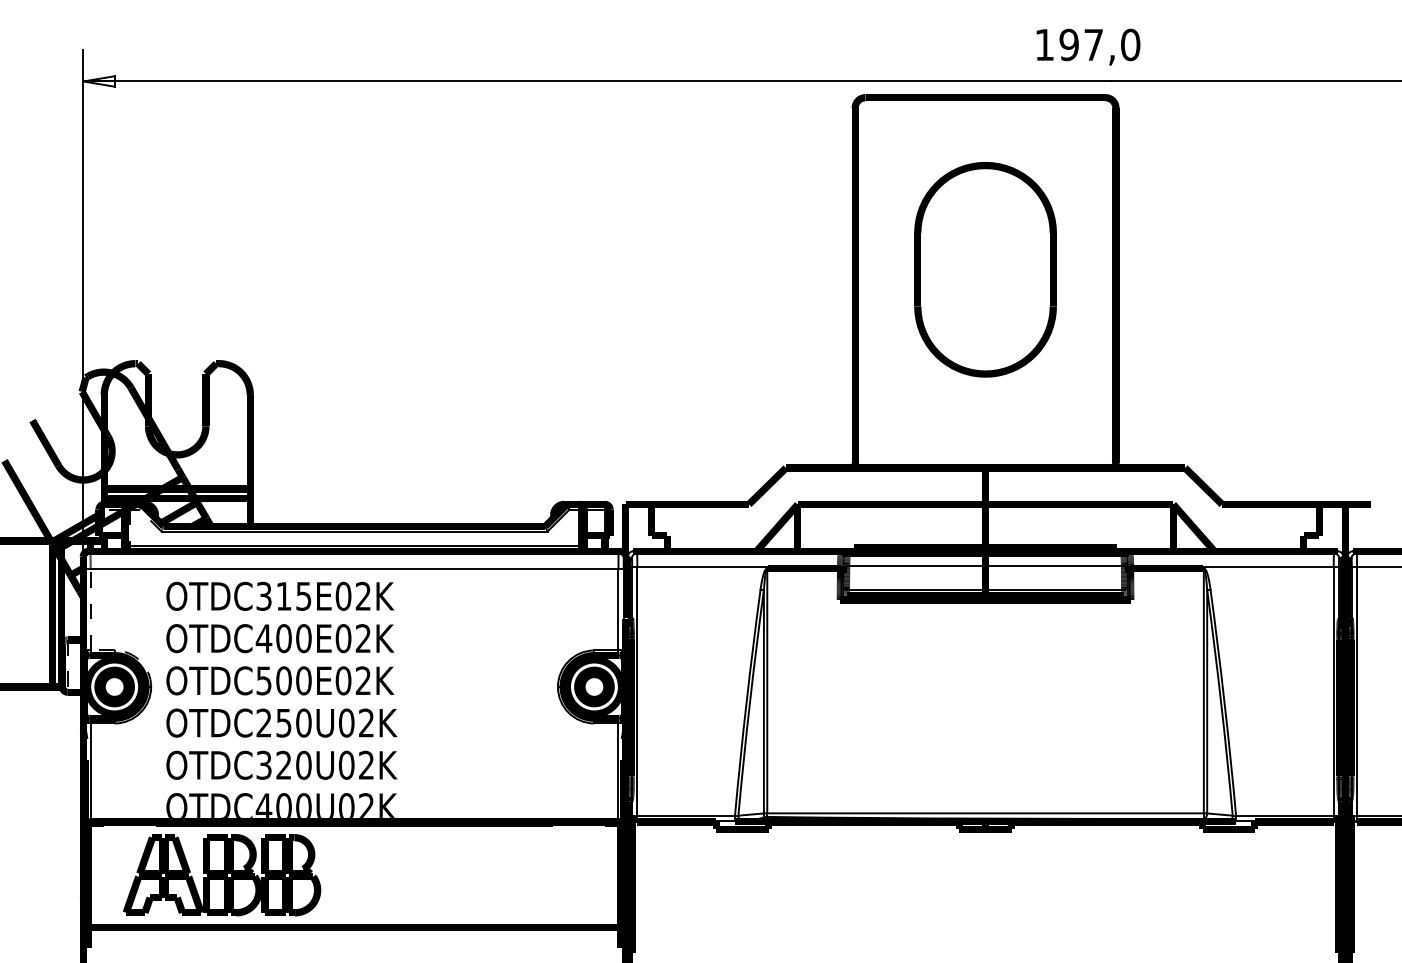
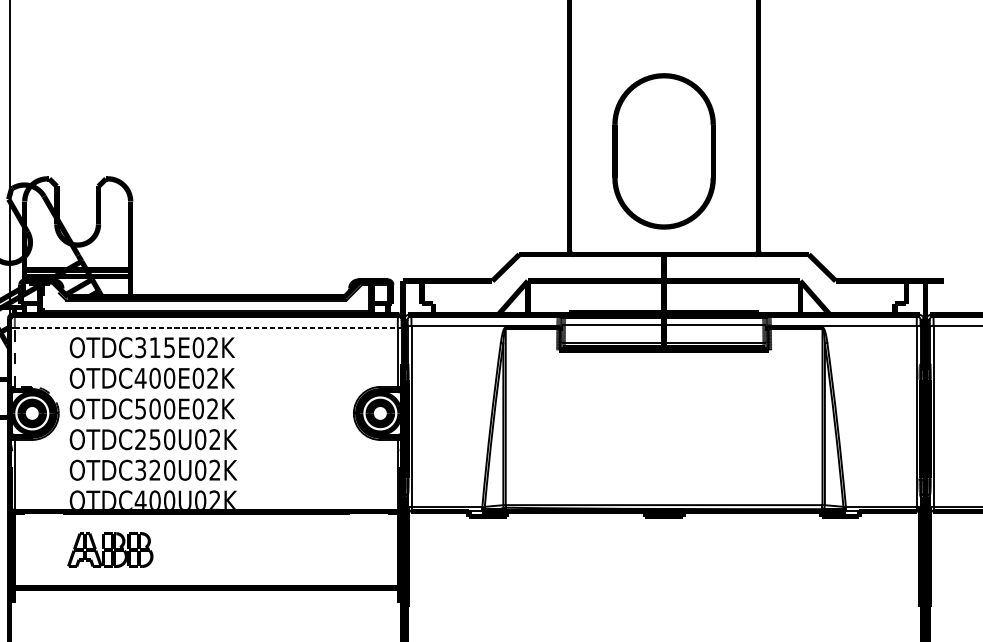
part: (985, 269) -> (664, 151), moved
line: (354, 568) -> (206, 327), solid -> dashed
part: (222, 875) -> (110, 550), size x0.6

